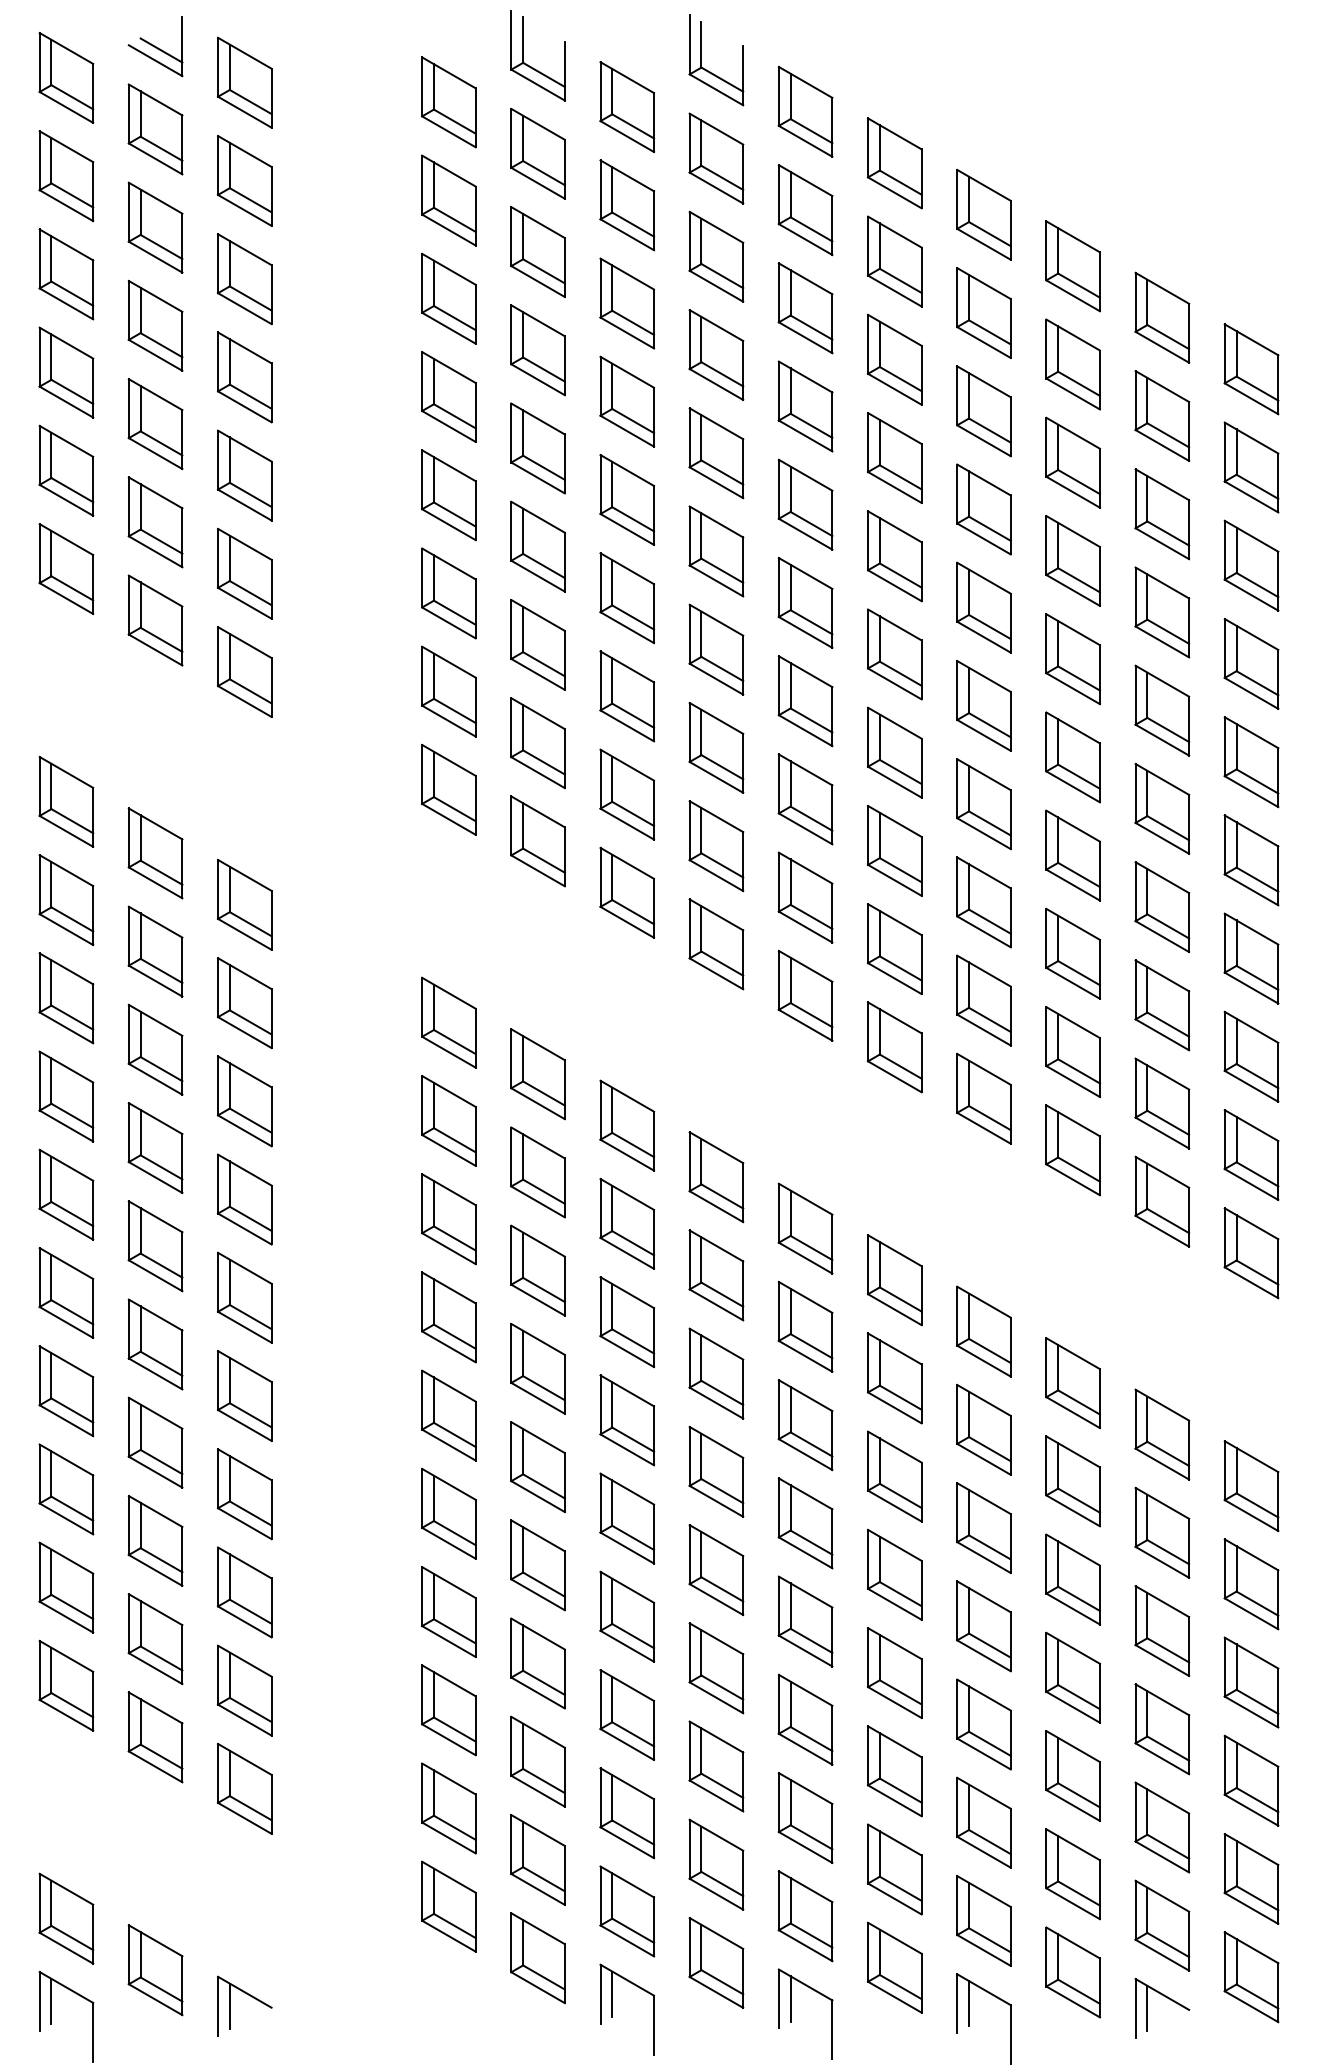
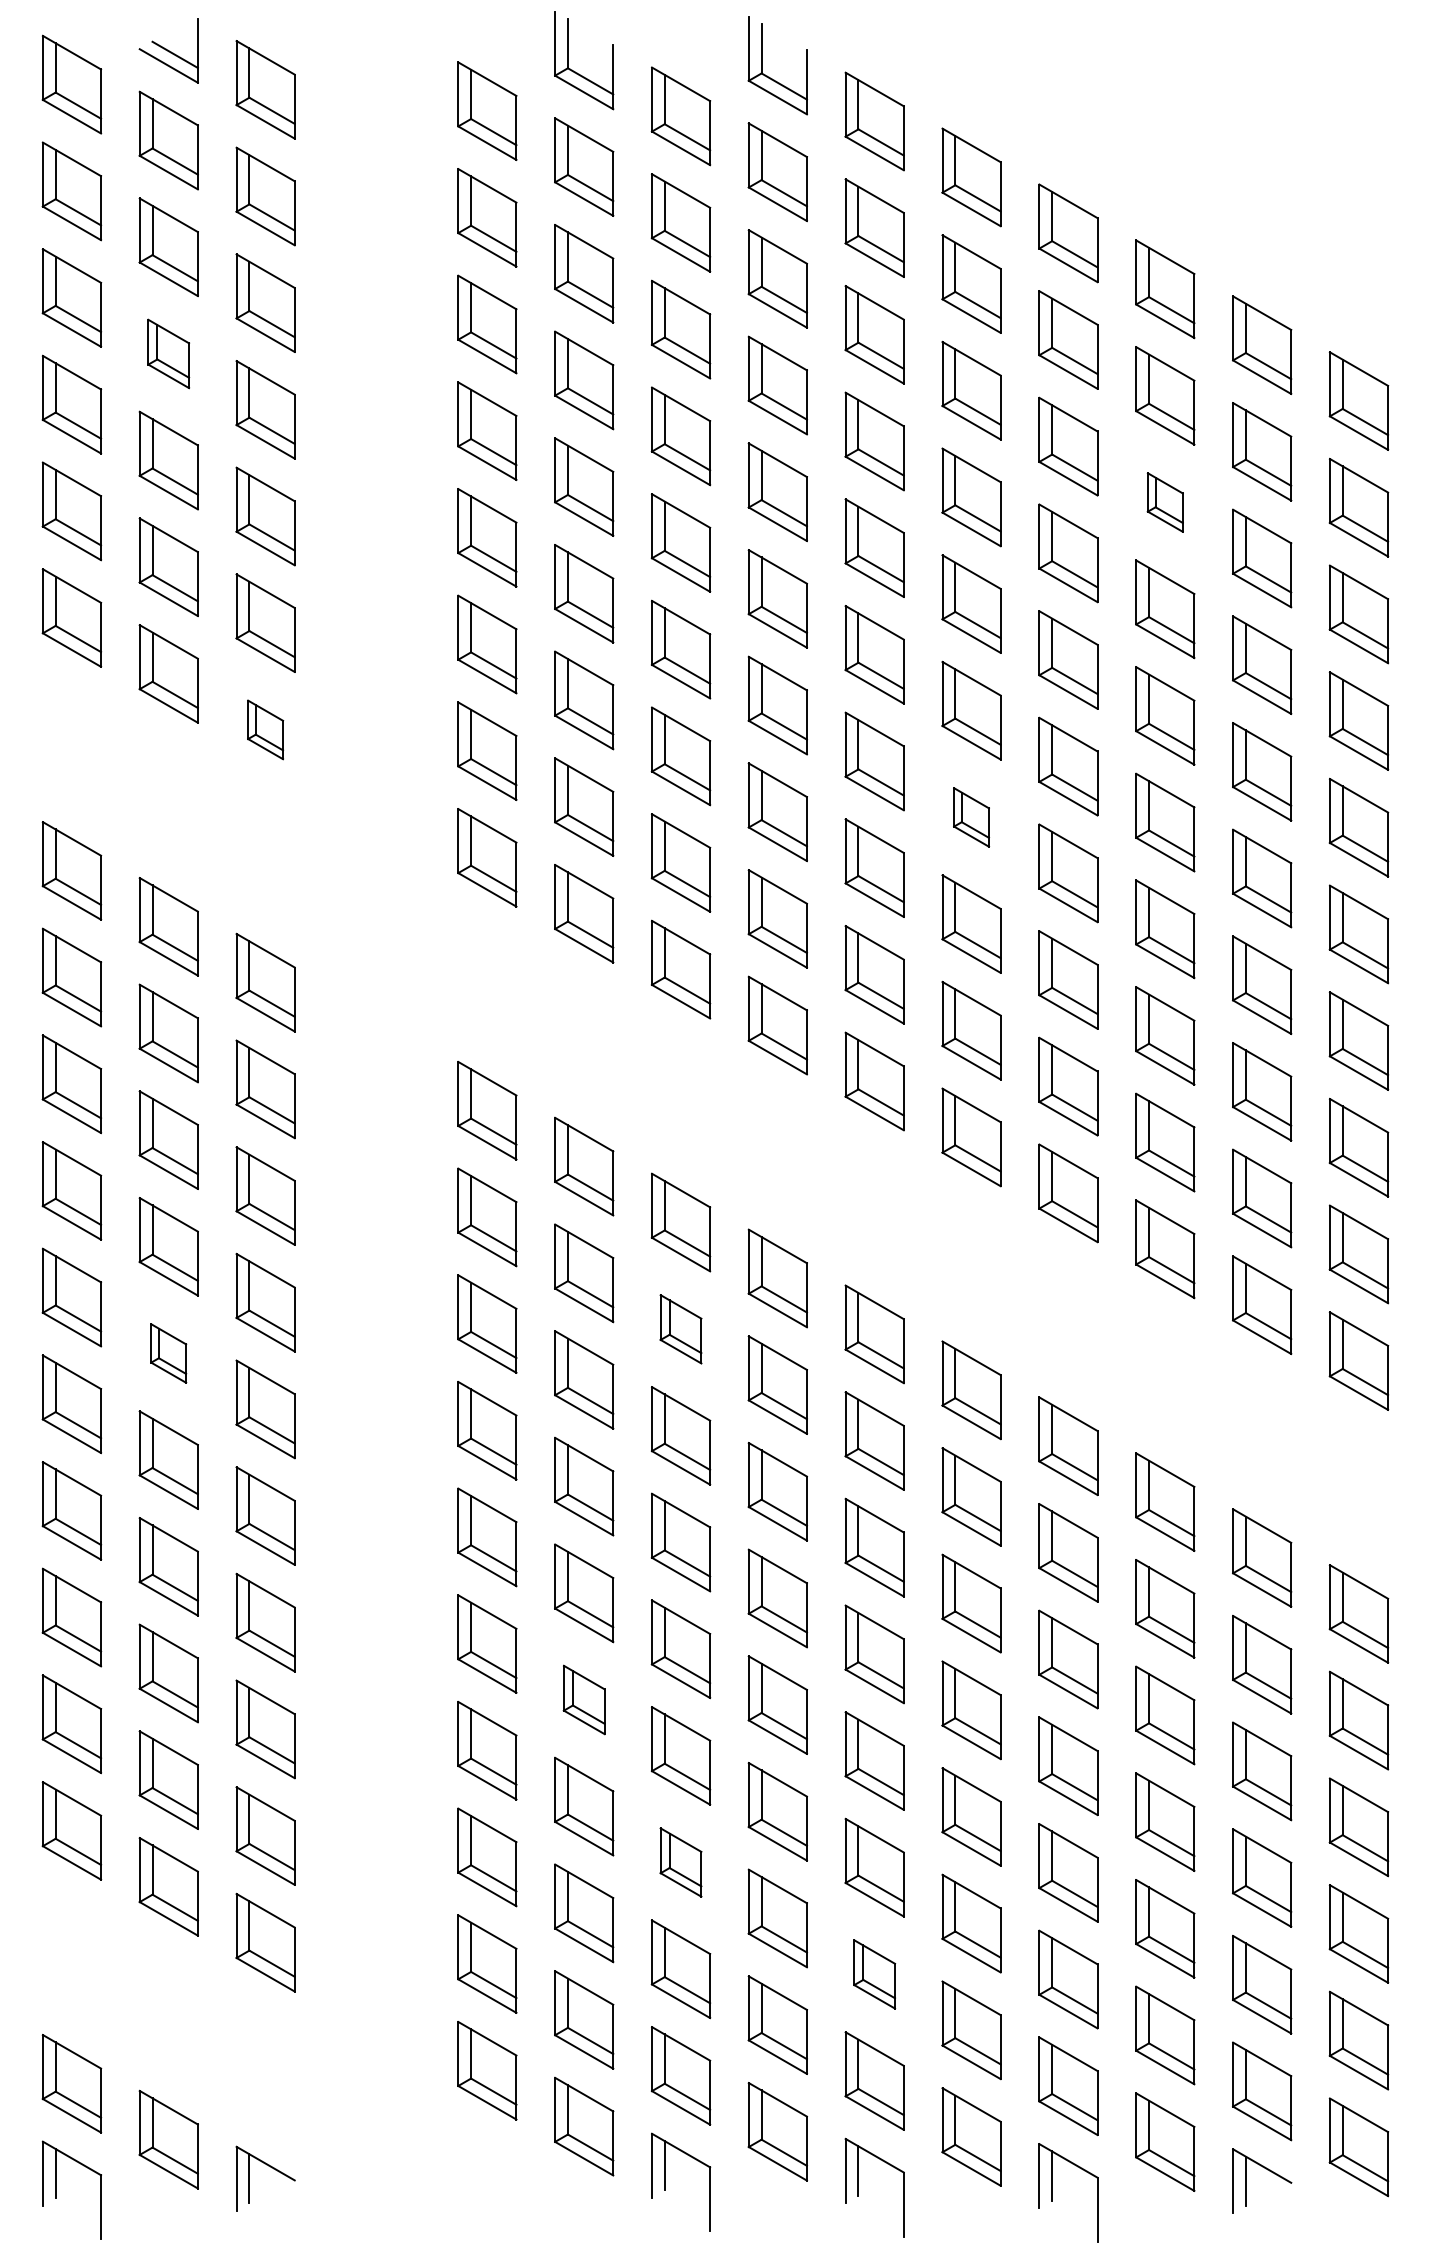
part: (155, 325) -> (168, 353), size x0.7
part: (1073, 462) -> (1165, 502), size x0.6
part: (244, 671) -> (265, 729), size x0.6
part: (894, 752) -> (971, 817), size x0.6
part: (626, 1224) -> (680, 1329), size x0.7
part: (155, 1246) -> (168, 1353), size x0.6
part: (538, 1564) -> (584, 1699), size x0.7
part: (626, 1714) -> (680, 1862), size x0.7
part: (805, 1818) -> (874, 1974), size x0.7

